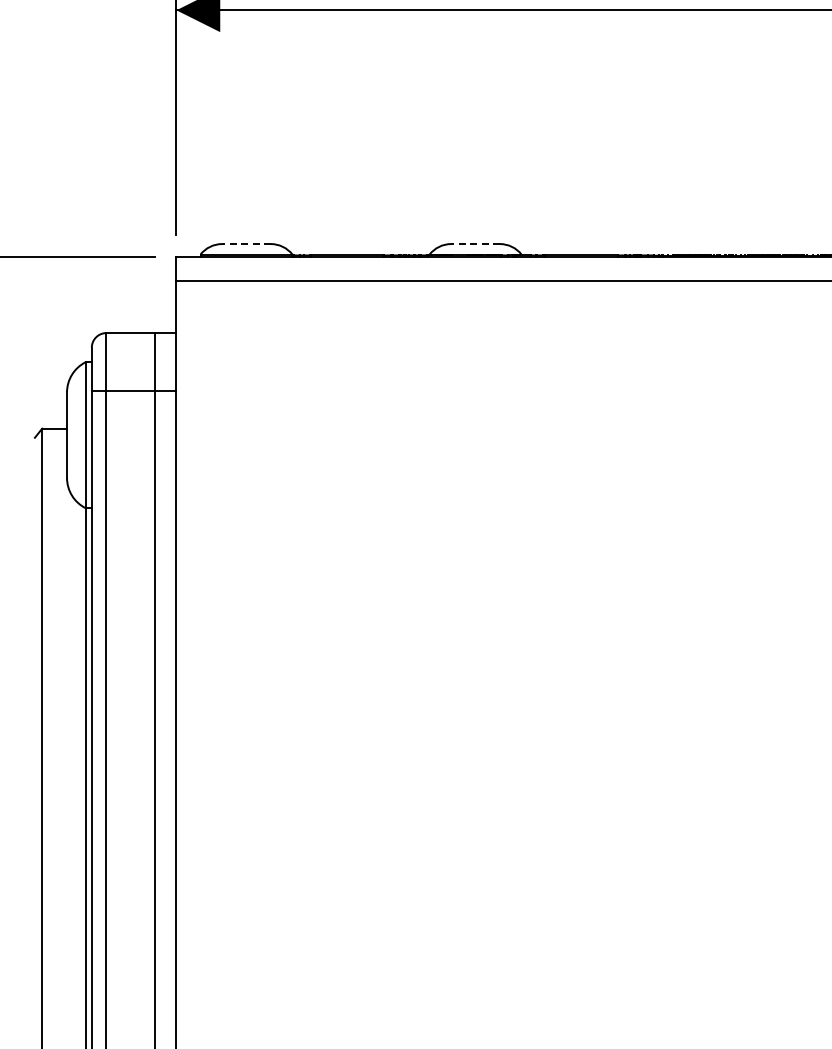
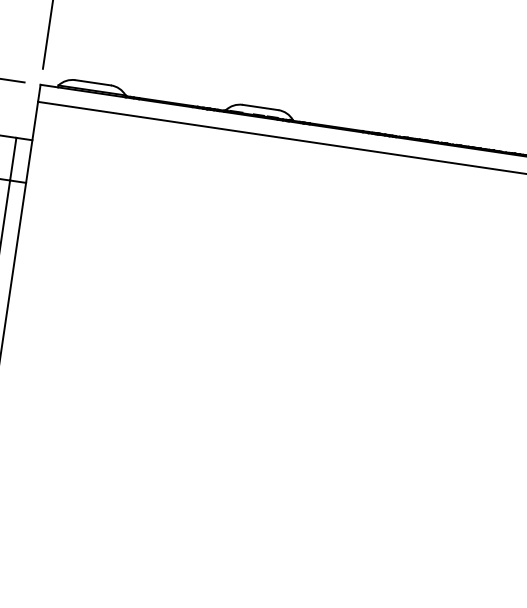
line: (246, 244) -> (93, 83), dashed -> solid
line: (475, 244) -> (260, 107), dashed -> solid

